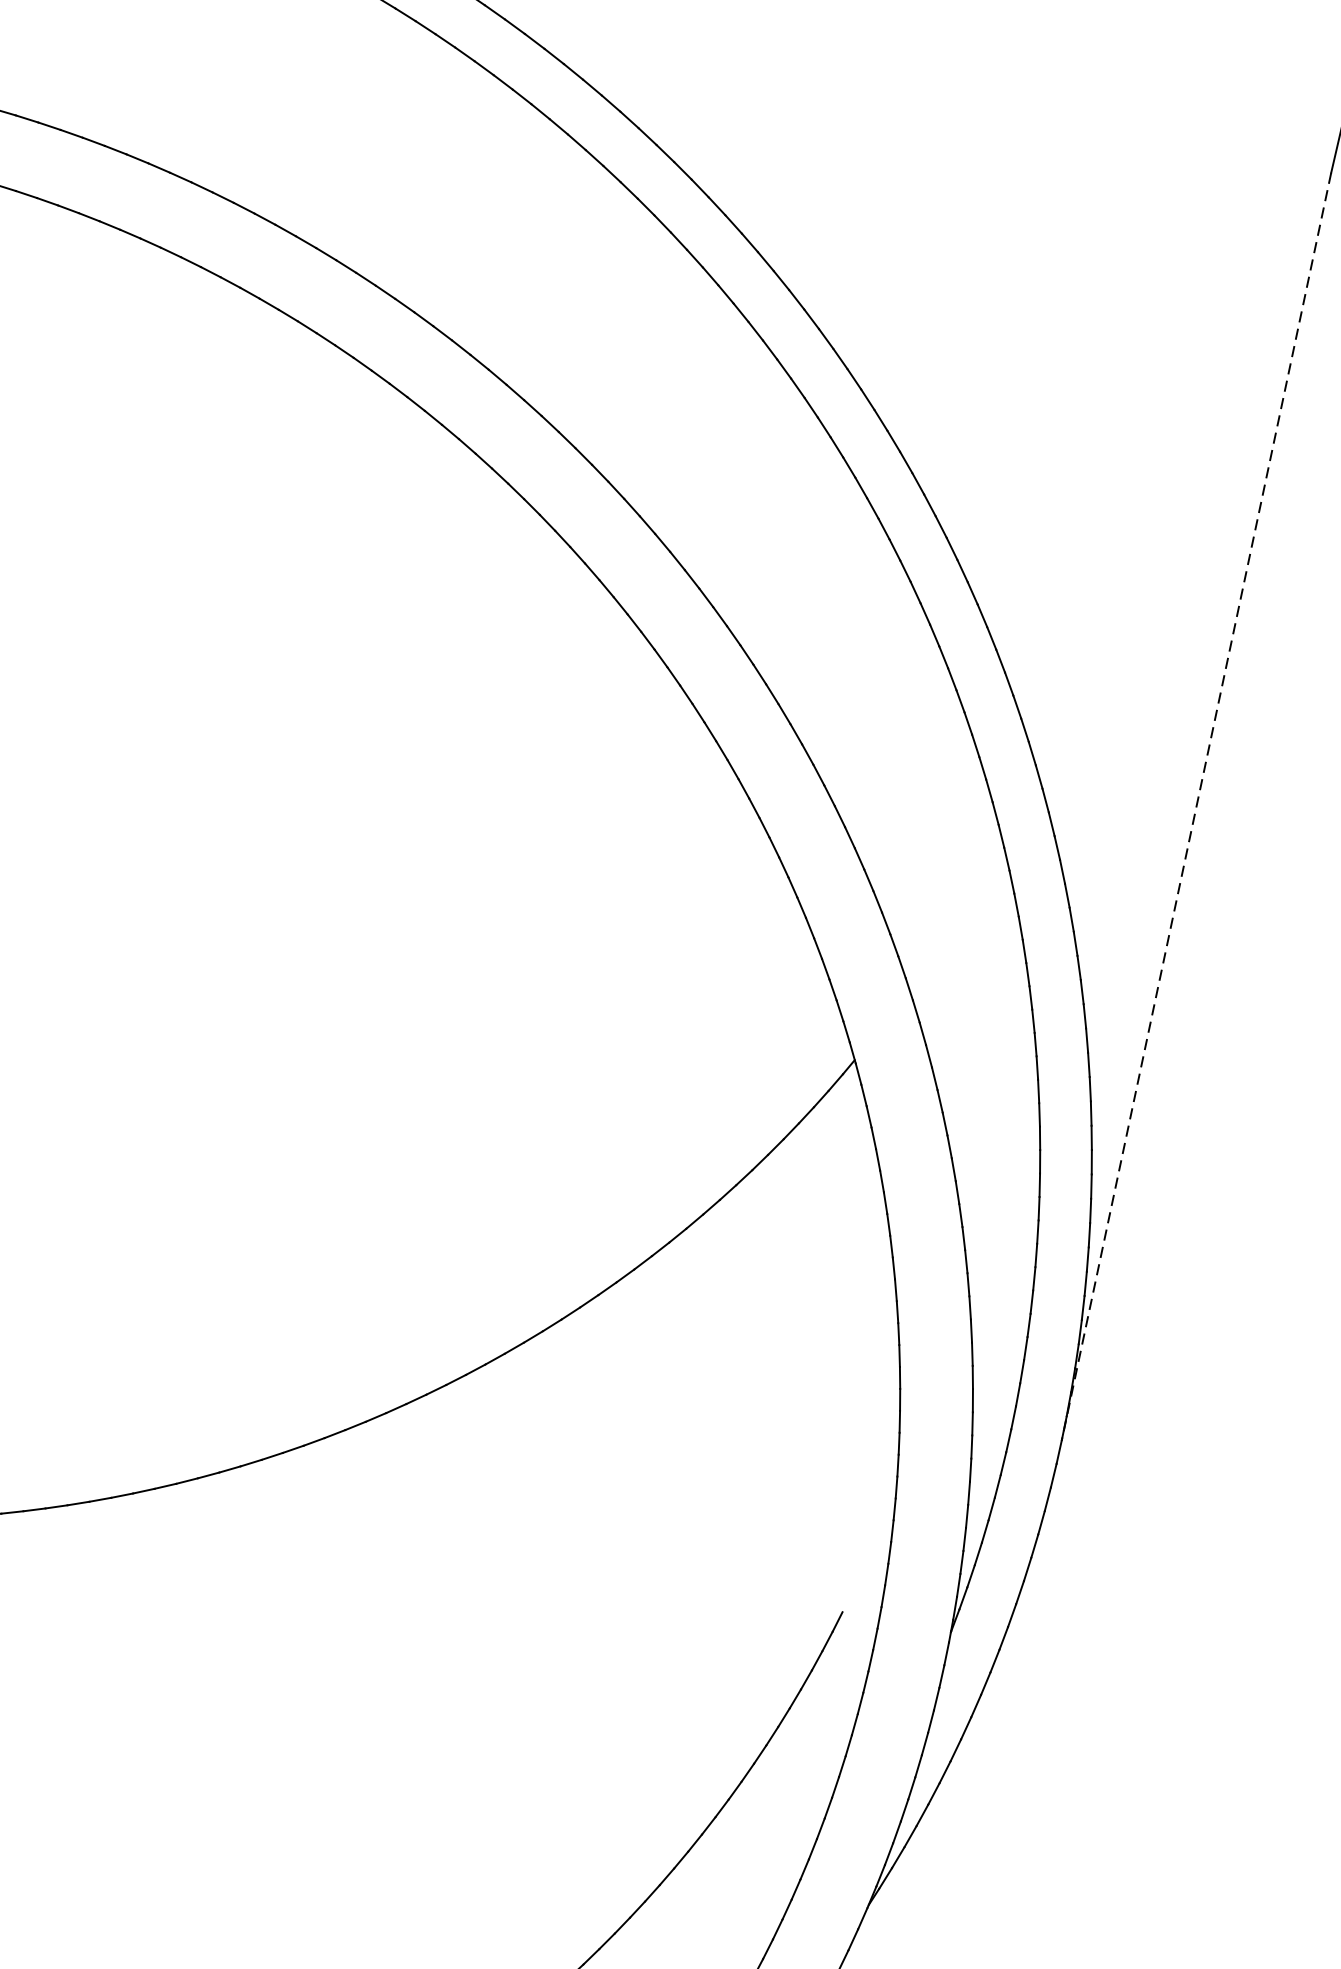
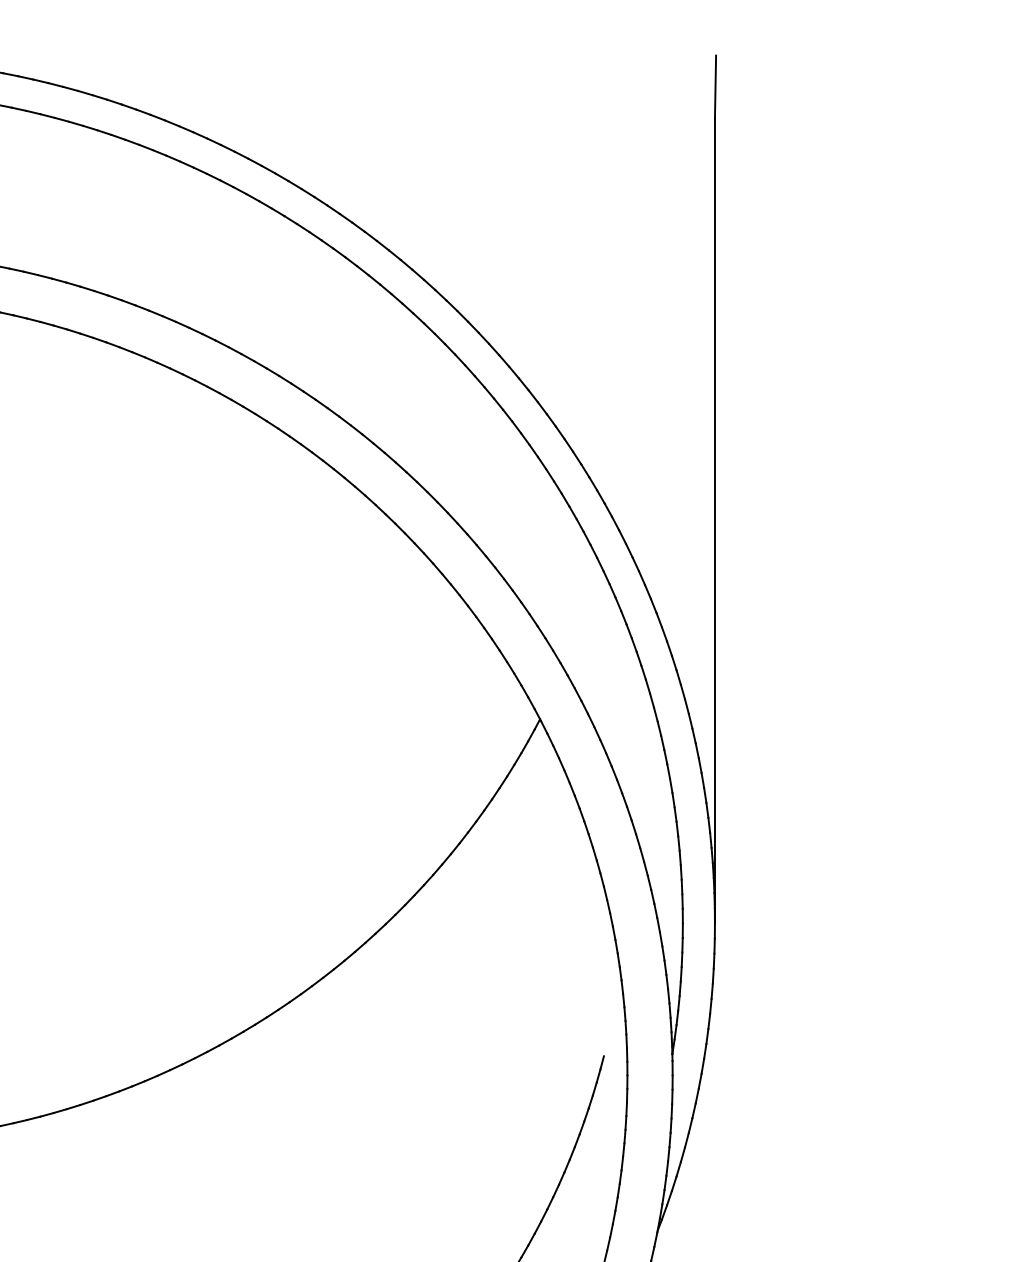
line: (1195, 806) -> (714, 521), dashed -> solid

